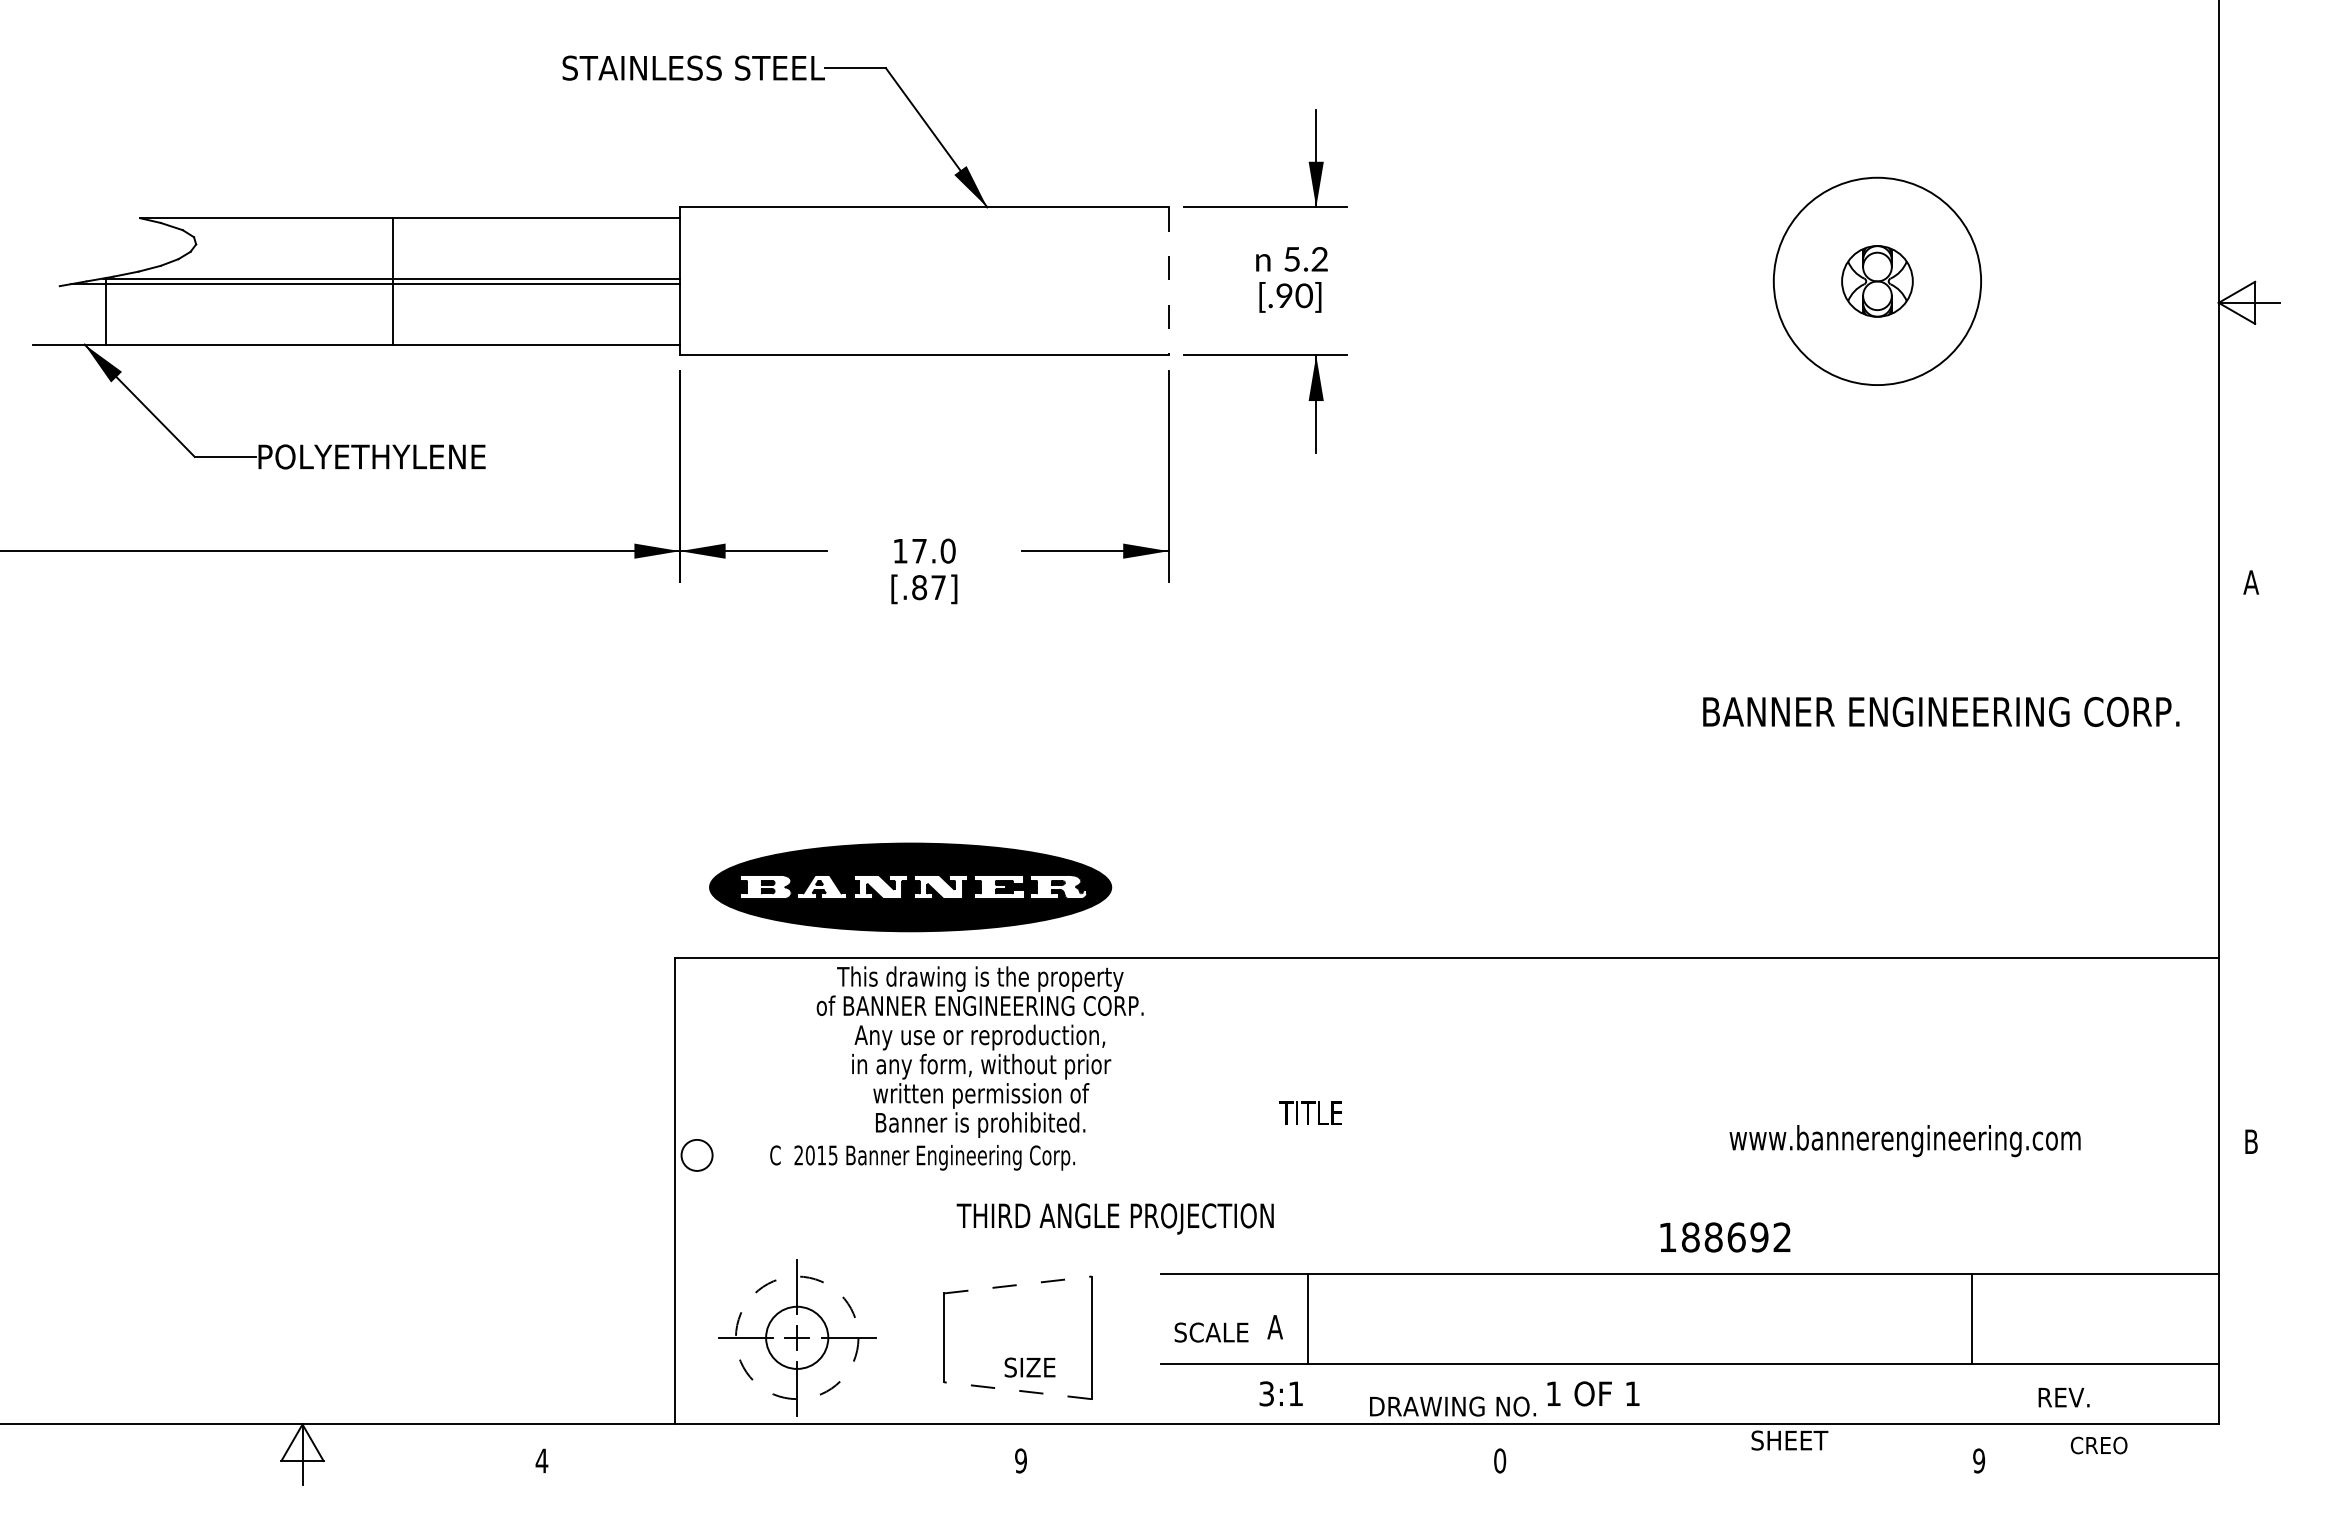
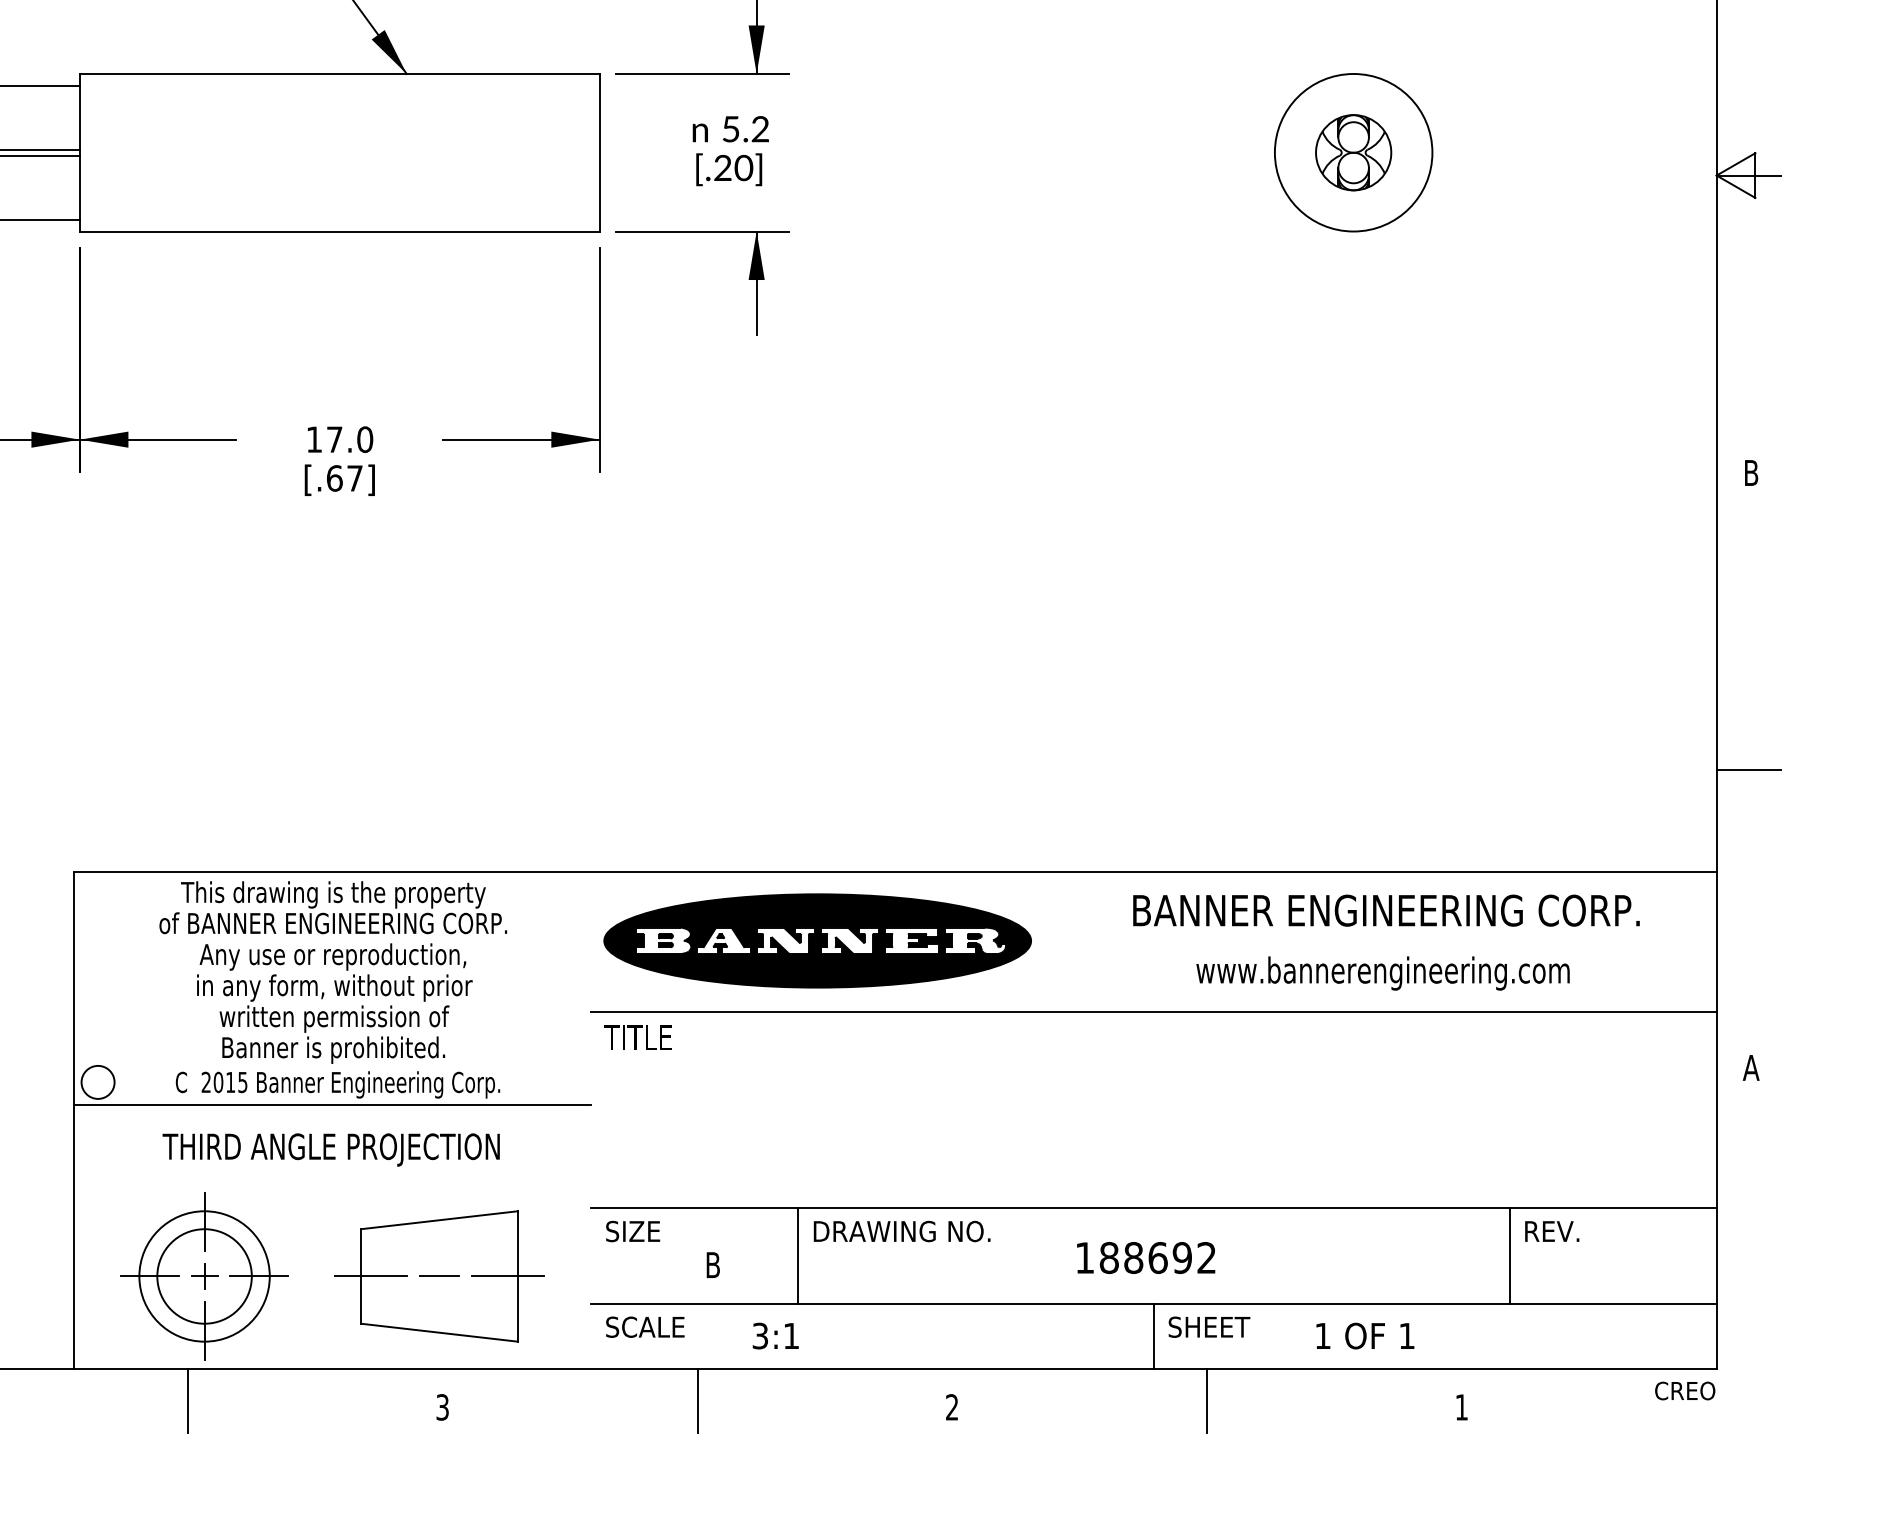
line: (1168, 281) -> (599, 152), dashed -> solid
circle: (1877, 281) -> (1353, 152), size x0.71
text: (1284, 295) -> (722, 167), [.90] -> [.20]
text: (2251, 582) -> (1751, 473), A -> B
text: (919, 587) -> (334, 478), [.87] -> [.67]
text: (1941, 711) -> (1386, 910), moved
line: (2248, 862) -> (1748, 770), added
part: (910, 887) -> (817, 941), moved
text: (979, 1051) -> (332, 971), moved
line: (1689, 1088) -> (1153, 1011), added
text: (1310, 1112) -> (637, 1036), moved
text: (1904, 1141) -> (1382, 974), moved
text: (2251, 1141) -> (1751, 1067), B -> A
line: (917, 1176) -> (332, 1104), added
text: (1114, 1218) -> (330, 1149), moved
text: (1725, 1237) -> (1146, 1258), moved
line: (1018, 1284) -> (439, 1219), dashed -> solid
line: (1308, 1318) -> (798, 1255), moved
line: (1972, 1318) -> (1510, 1255), moved
text: (1274, 1327) -> (712, 1265), A -> B
text: (1211, 1332) -> (645, 1327), moved
circle: (796, 1337) -> (203, 1276), dashed -> solid
circle: (796, 1337) -> (203, 1276), size x1.43
line: (953, 1337) -> (370, 1276), added
line: (1017, 1337) -> (438, 1276), added
line: (1082, 1337) -> (508, 1276), added
text: (1029, 1367) -> (632, 1231), moved
line: (1017, 1390) -> (438, 1332), dashed -> solid
text: (1280, 1393) -> (775, 1335), moved
text: (1593, 1393) -> (1365, 1335), moved
line: (1689, 1393) -> (1153, 1335), added
text: (2063, 1397) -> (1551, 1231), moved
text: (1452, 1406) -> (901, 1231), moved
text: (1789, 1440) -> (1209, 1327), moved
text: (2098, 1445) -> (1684, 1390), moved
line: (781, 1454) -> (187, 1400), added
line: (1260, 1454) -> (697, 1400), added
line: (1739, 1454) -> (1206, 1400), added
text: (1020, 1460) -> (442, 1406), 9 -> 3
text: (1500, 1460) -> (952, 1406), 0 -> 2
text: (1979, 1460) -> (1462, 1406), 9 -> 1

